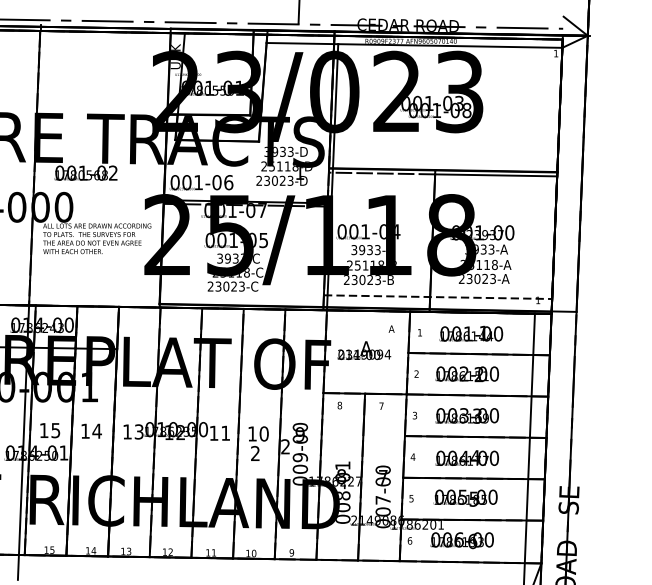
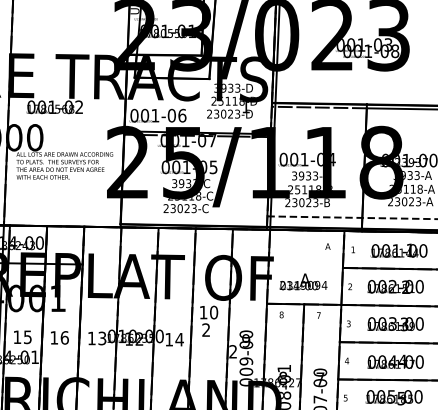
text: (364, 350) -> (303, 281), moved
text: (96, 430) -> (64, 337), 14 -> 16
text: (225, 432) -> (179, 338), 11 -> 14
text: (258, 443) -> (208, 321), moved

